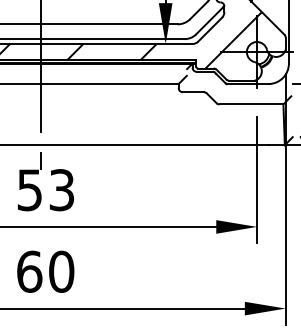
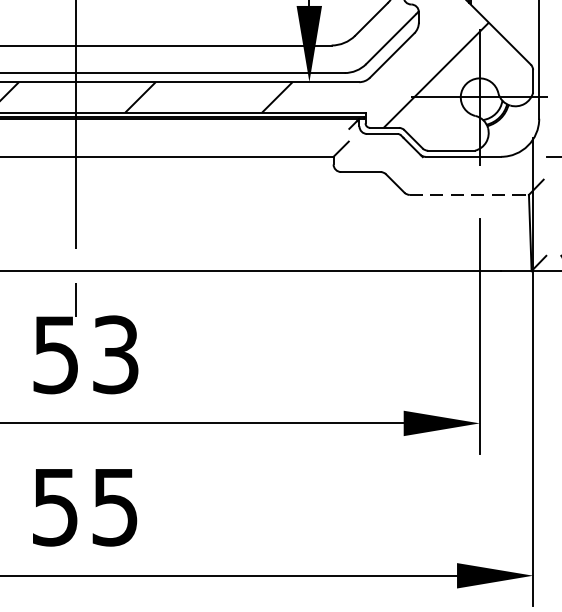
line: (251, 104) -> (469, 194), solid -> dashed
text: (45, 271) -> (85, 506), 60 -> 55

